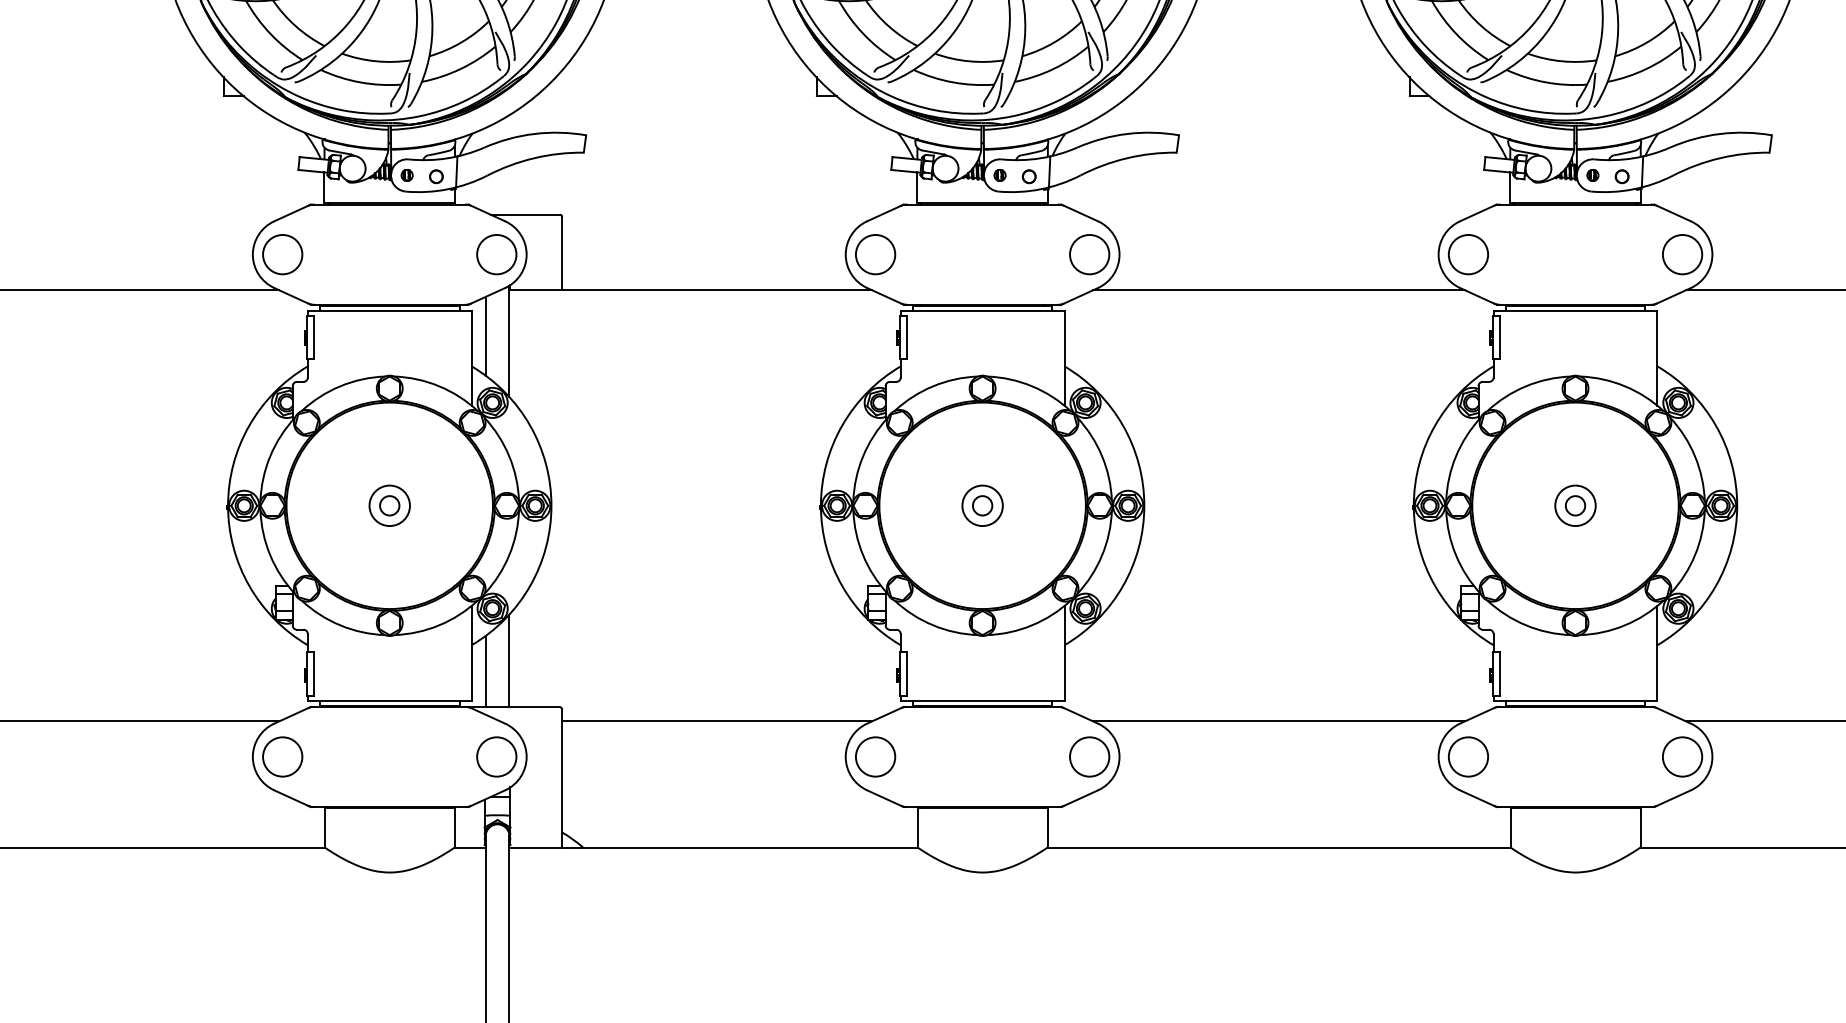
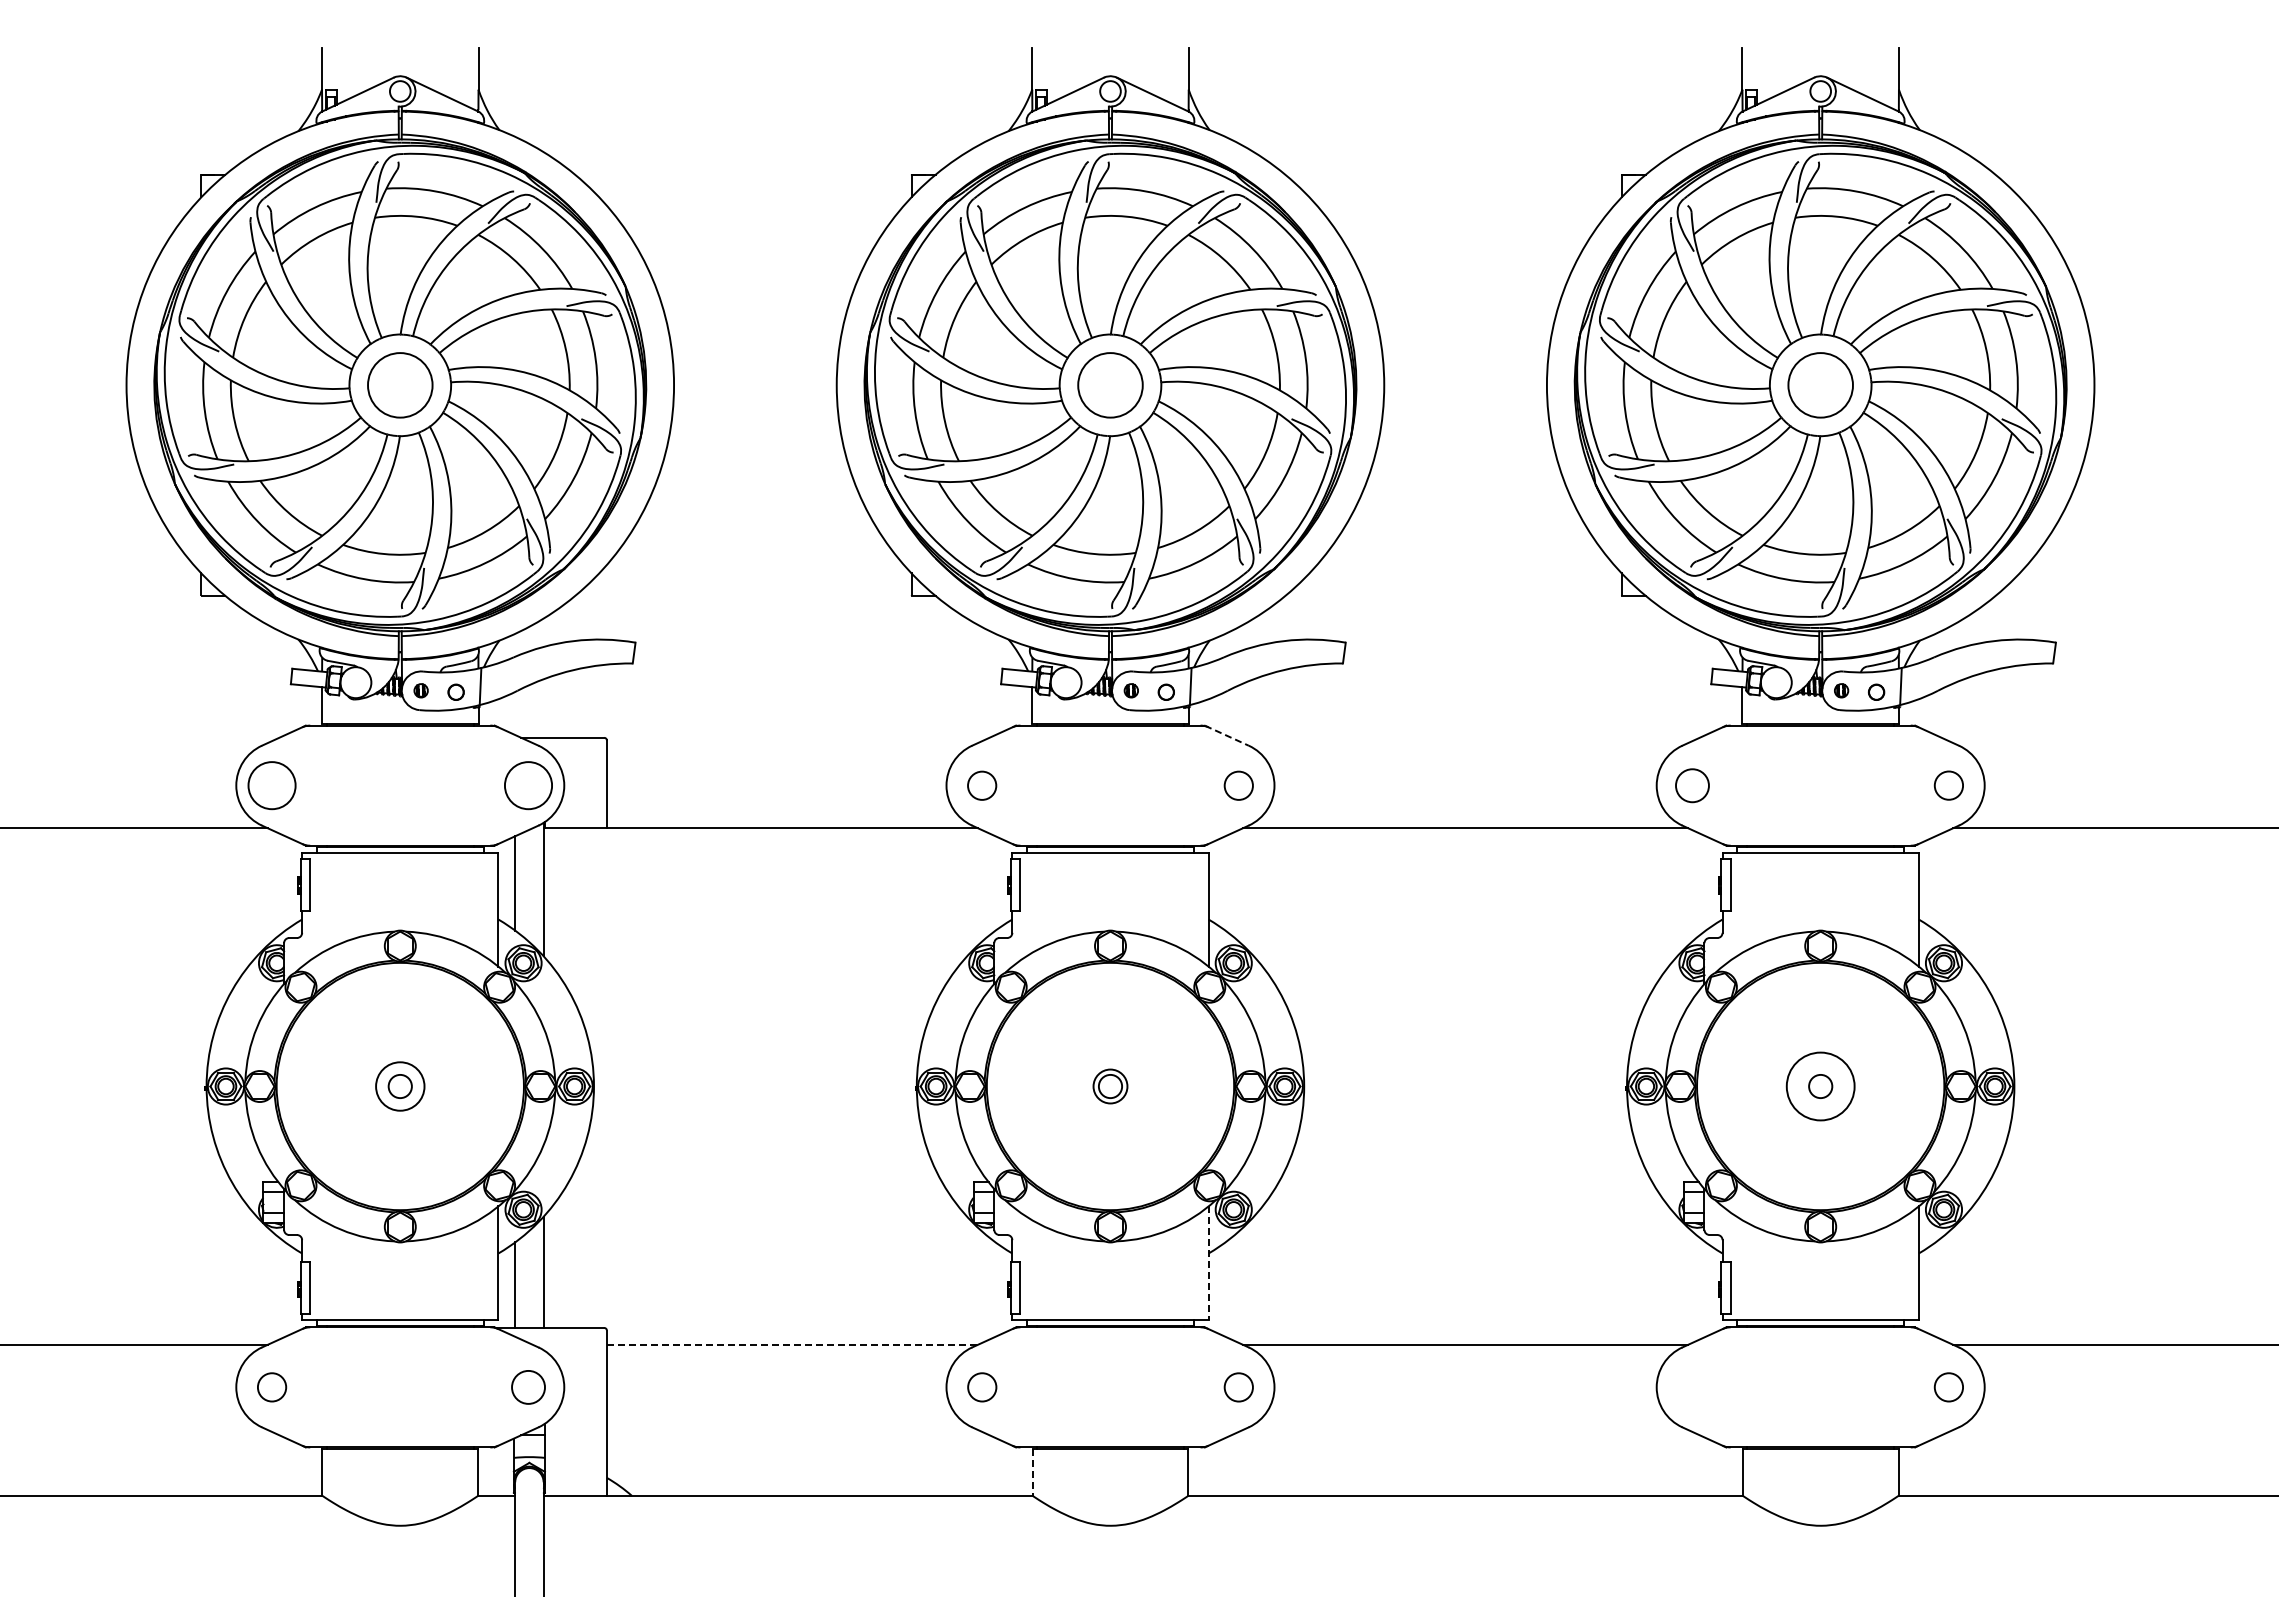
line: (1080, 212) -> (1227, 735), solid -> dashed
circle: (874, 254) -> (981, 785), size x0.6
circle: (1089, 254) -> (1238, 785), size x0.6
circle: (1468, 254) -> (1692, 785), size x0.7
circle: (1682, 254) -> (1948, 785), size x0.6
circle: (982, 505) -> (1110, 1086), size x0.7
circle: (1575, 505) -> (1820, 1086), size x1.4
line: (1064, 653) -> (1208, 1263), solid -> dashed
line: (717, 721) -> (792, 1344), solid -> dashed
circle: (282, 756) -> (271, 1386), size x0.6
circle: (874, 756) -> (981, 1386), size x0.6
circle: (1682, 756) -> (1948, 1386), size x0.6
circle: (496, 757) -> (528, 1387), size x0.7
circle: (1089, 757) -> (1238, 1387), size x0.6
circle: (1468, 757) -> (1692, 1387), removed
line: (917, 828) -> (1032, 1472), solid -> dashed

